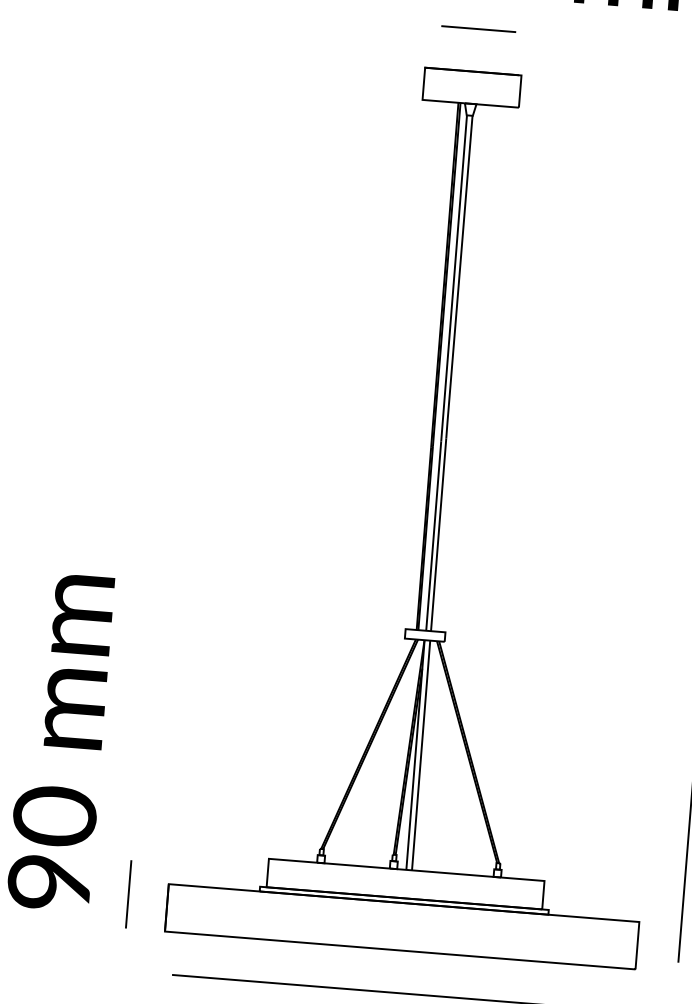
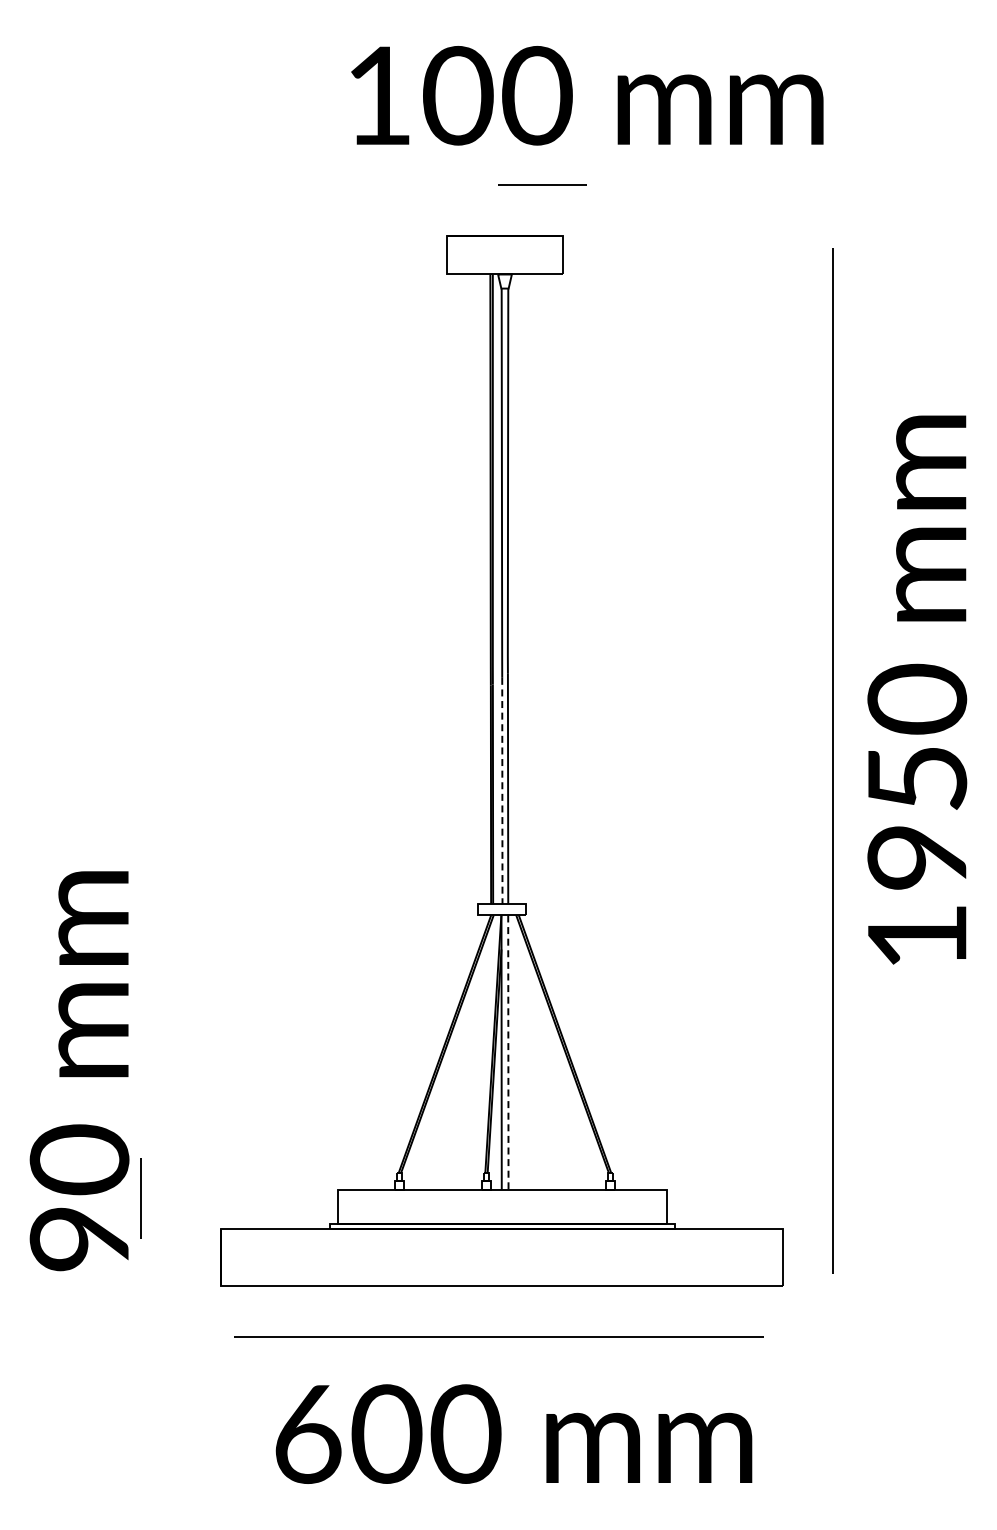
line: (478, 28) -> (542, 184), moved
line: (433, 536) -> (502, 791), solid -> dashed
line: (421, 756) -> (508, 1053), solid -> dashed
line: (128, 894) -> (140, 1198), moved

